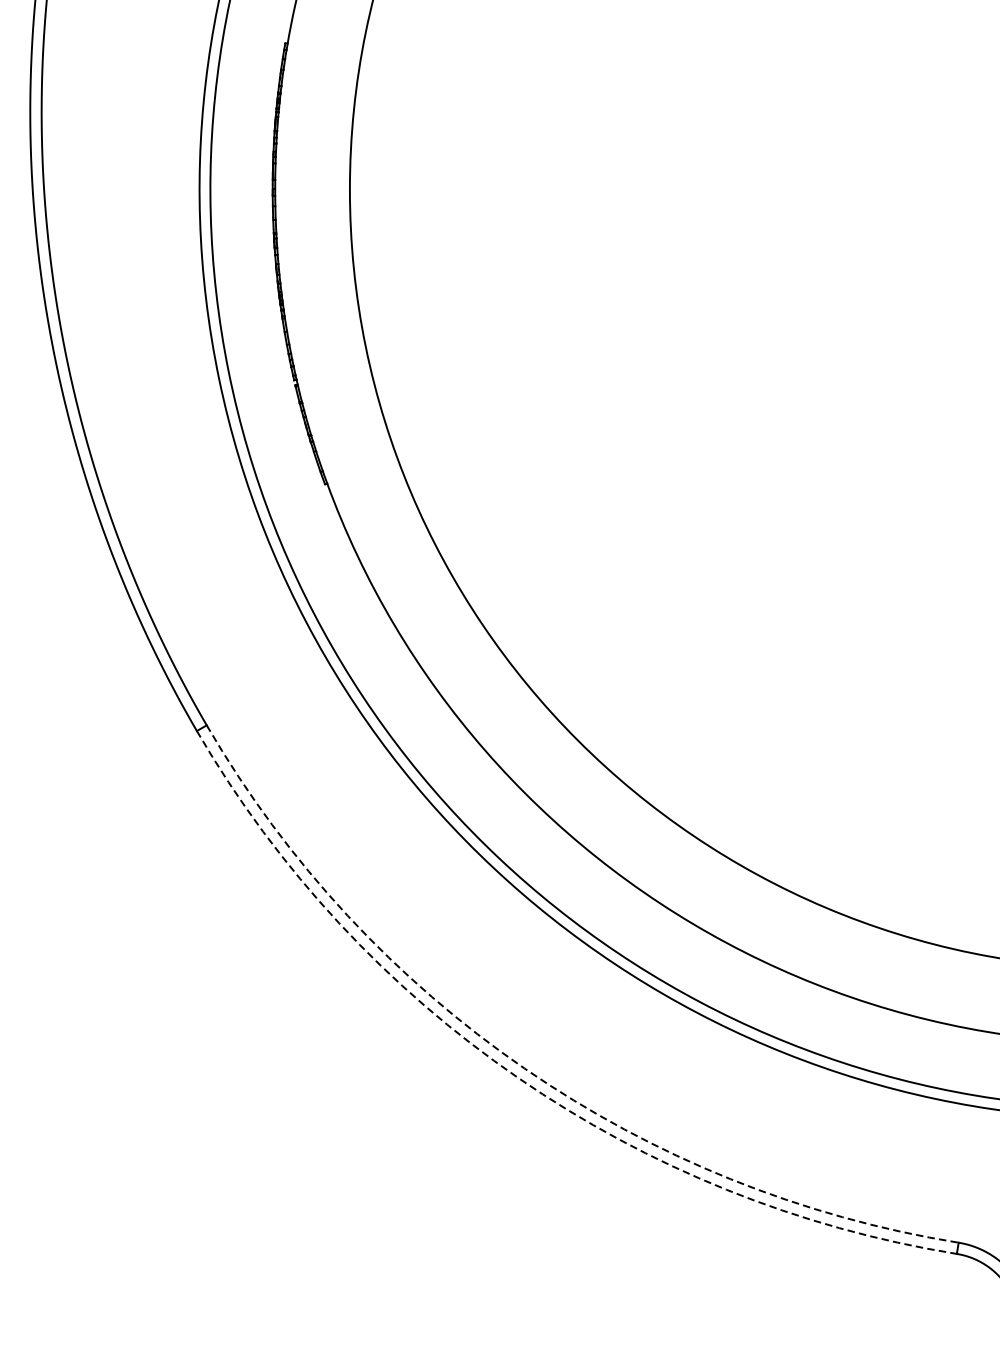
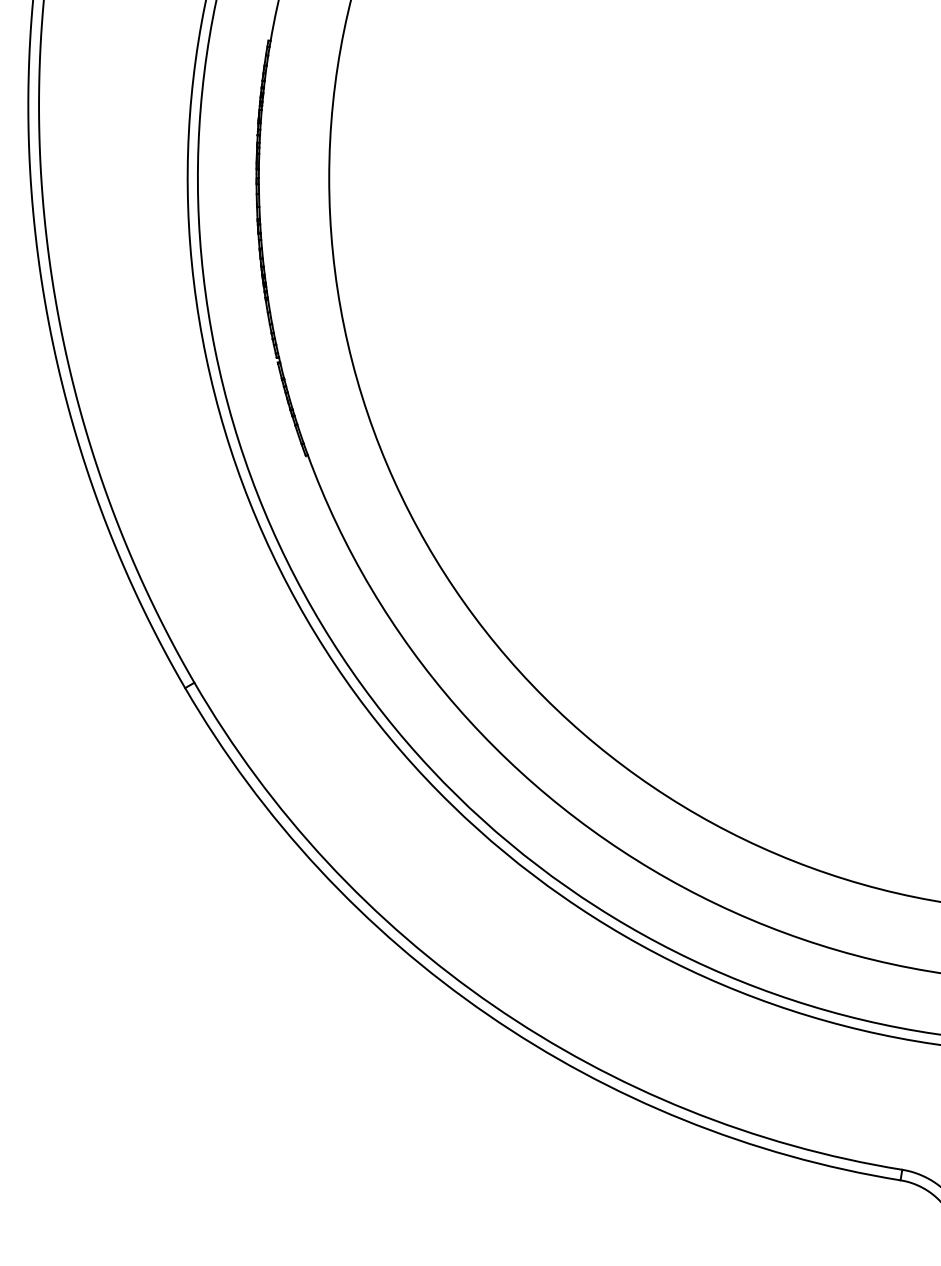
arc: (524, 1068) -> (493, 1005), dashed -> solid
arc: (518, 1077) -> (487, 1014), dashed -> solid

